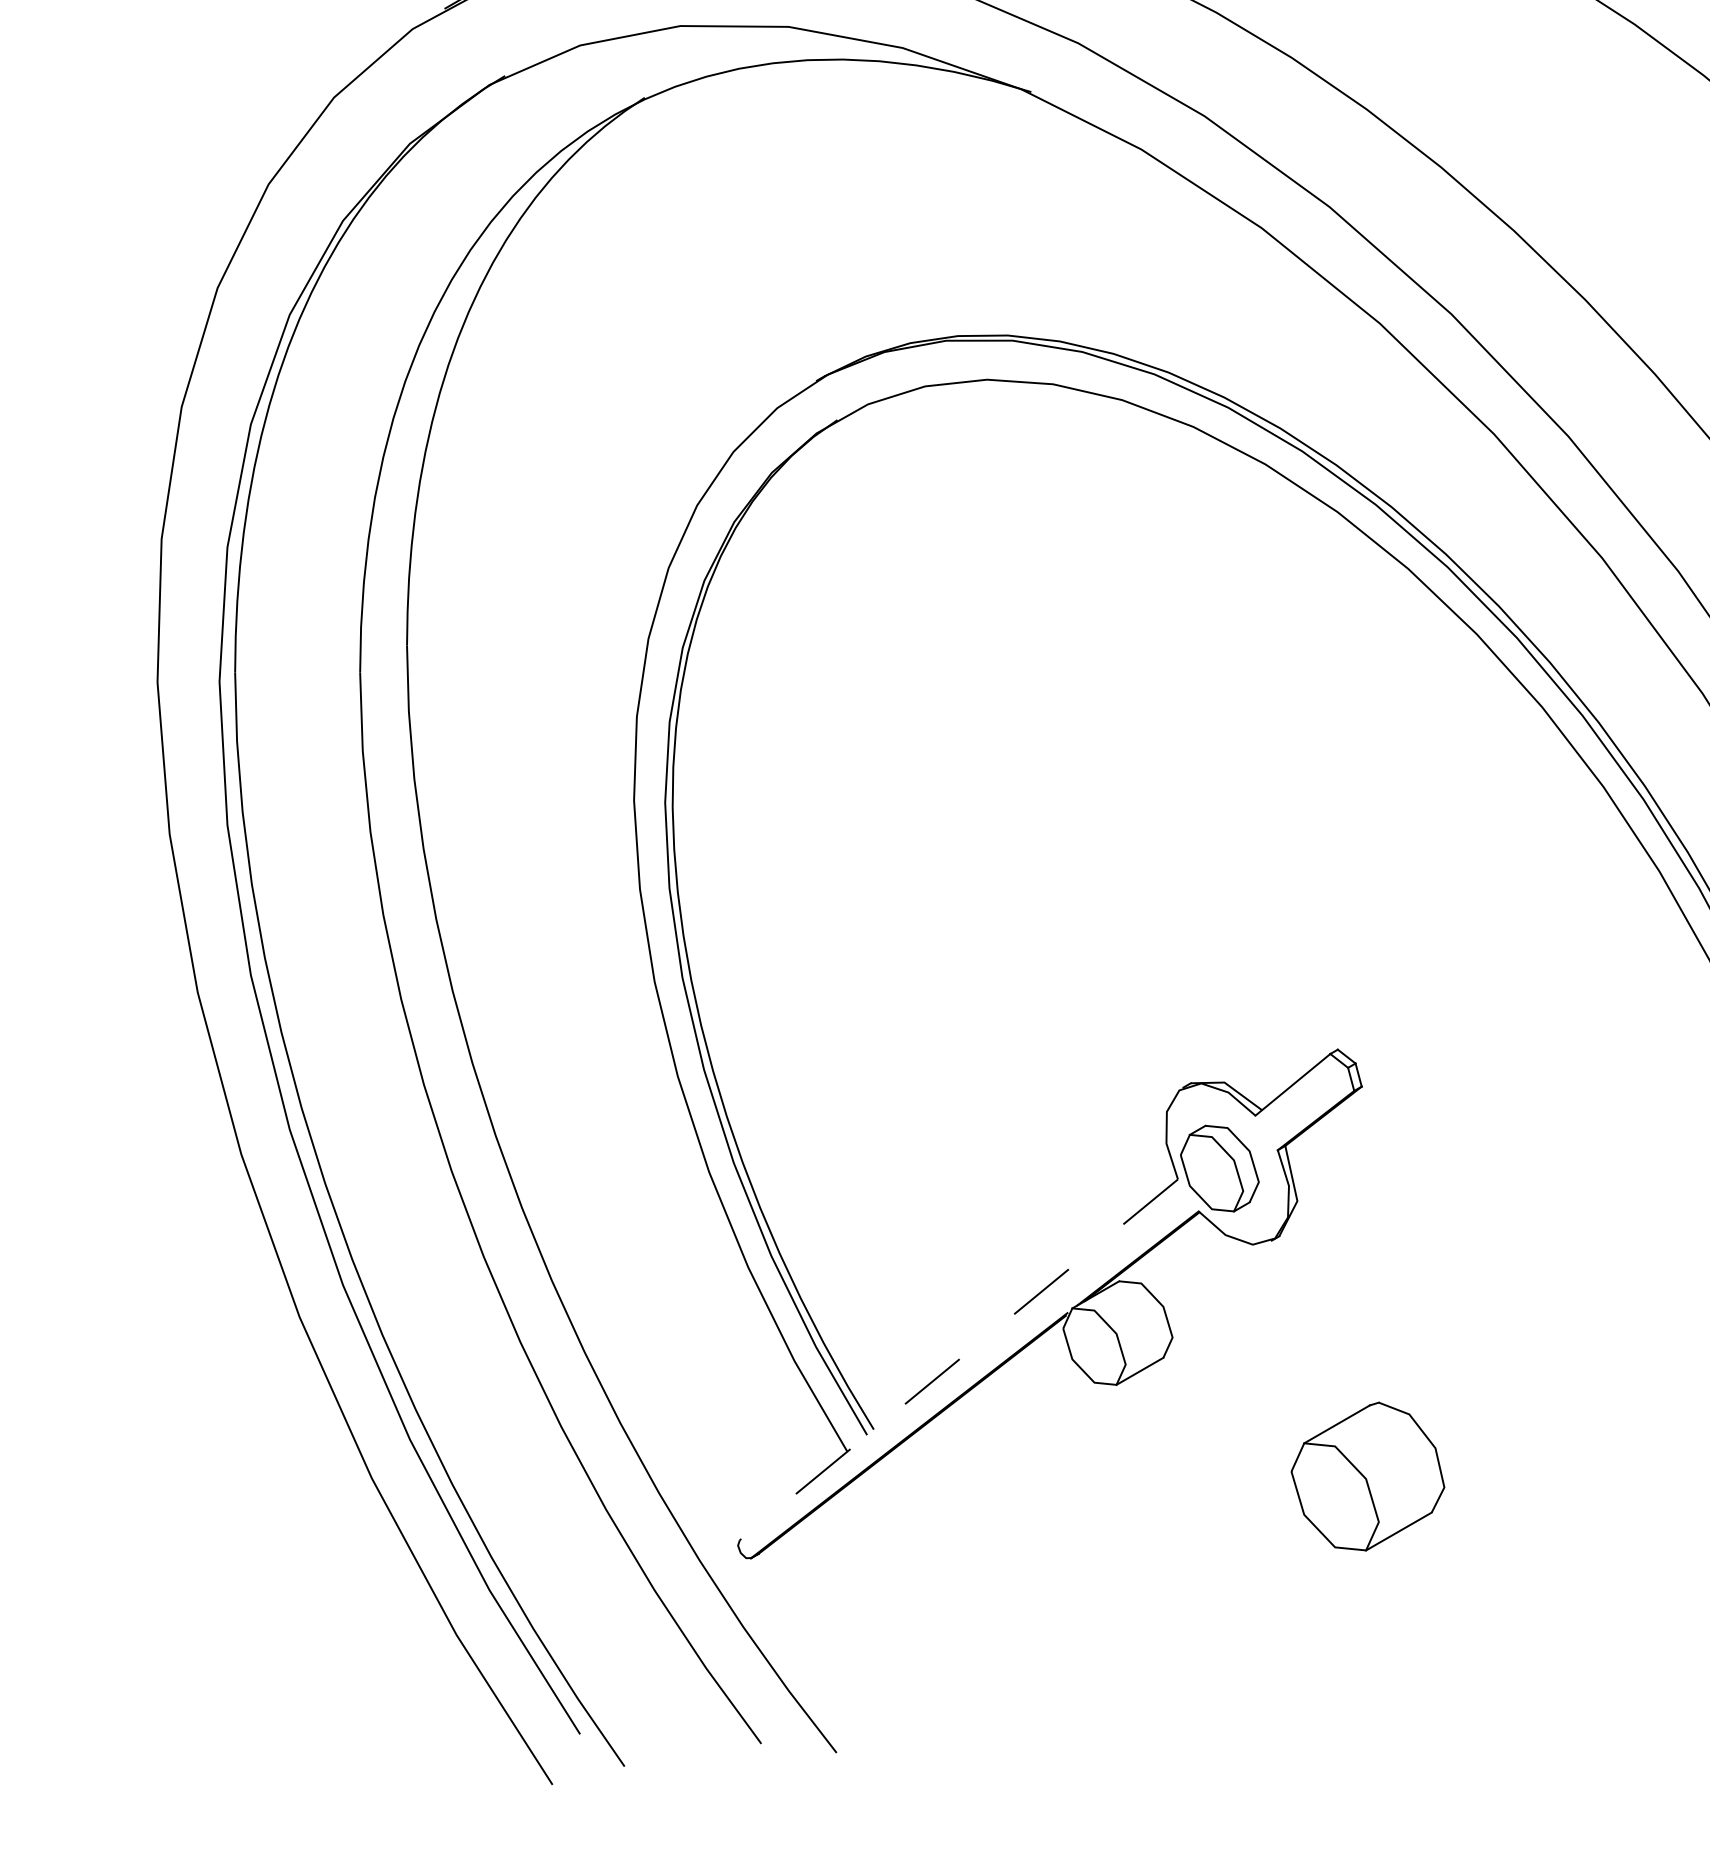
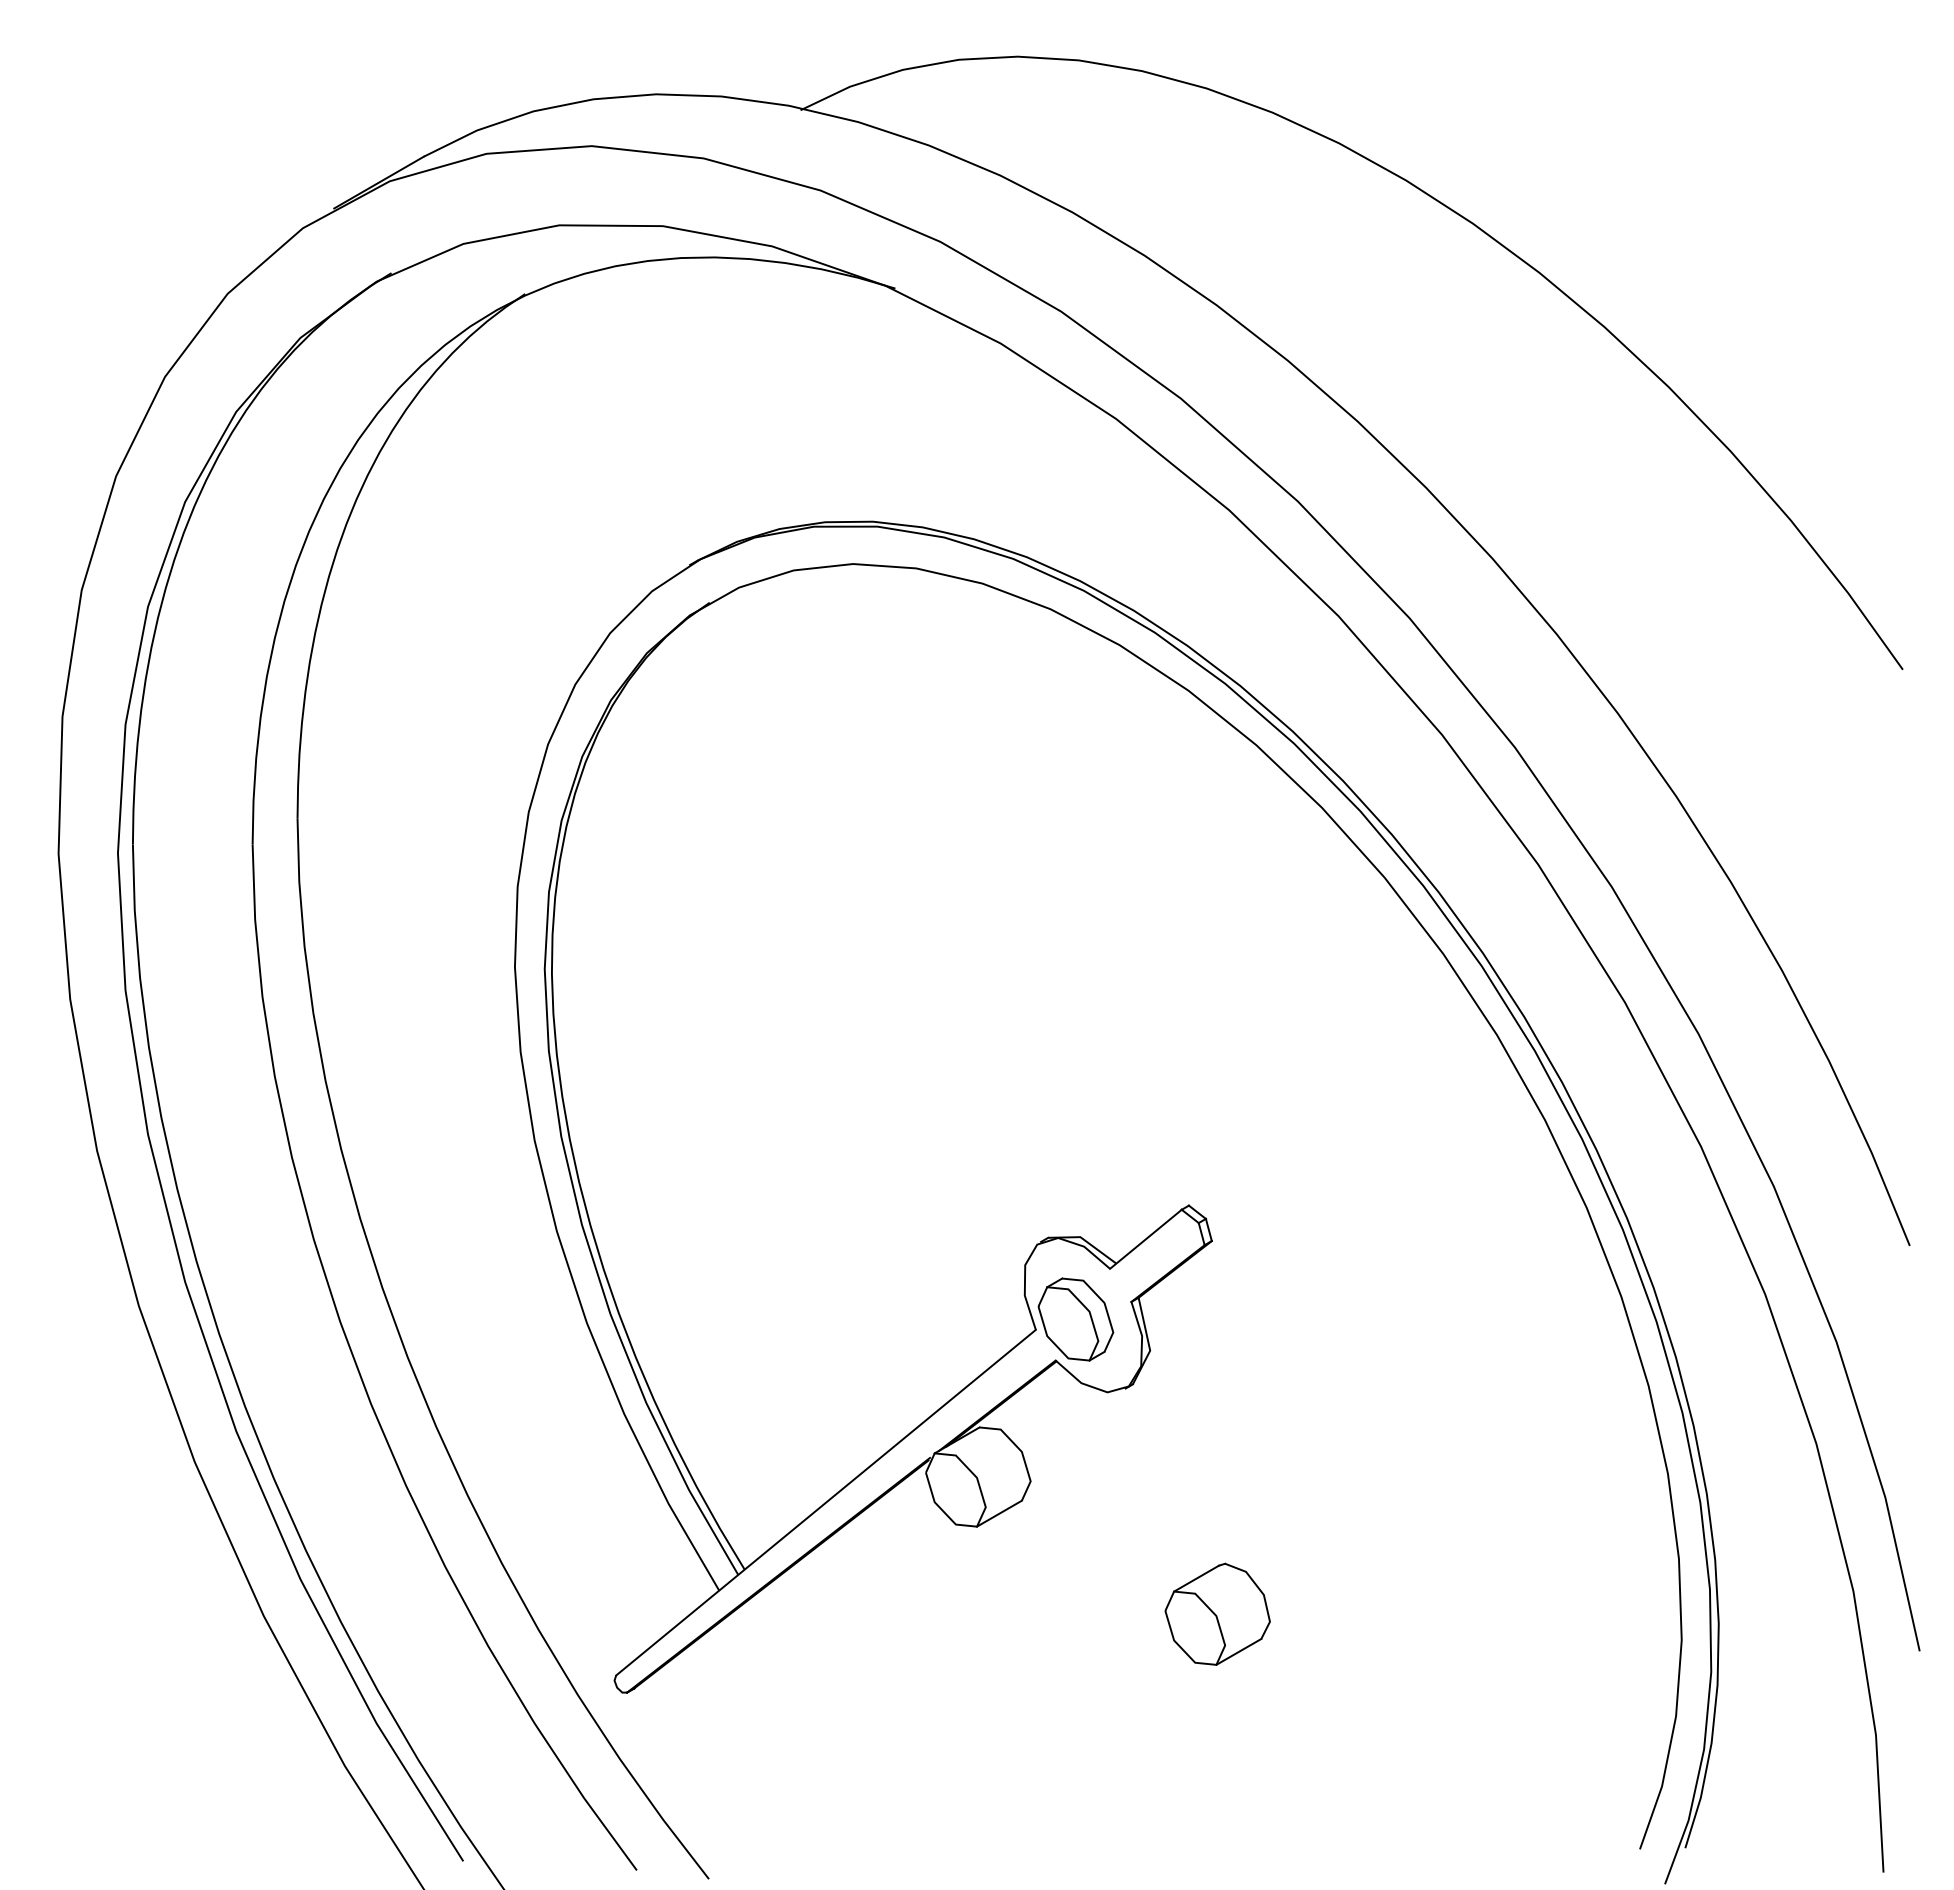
line: (959, 1359) -> (826, 1502), dashed -> solid
part: (1367, 1475) -> (1217, 1613), size x0.71

